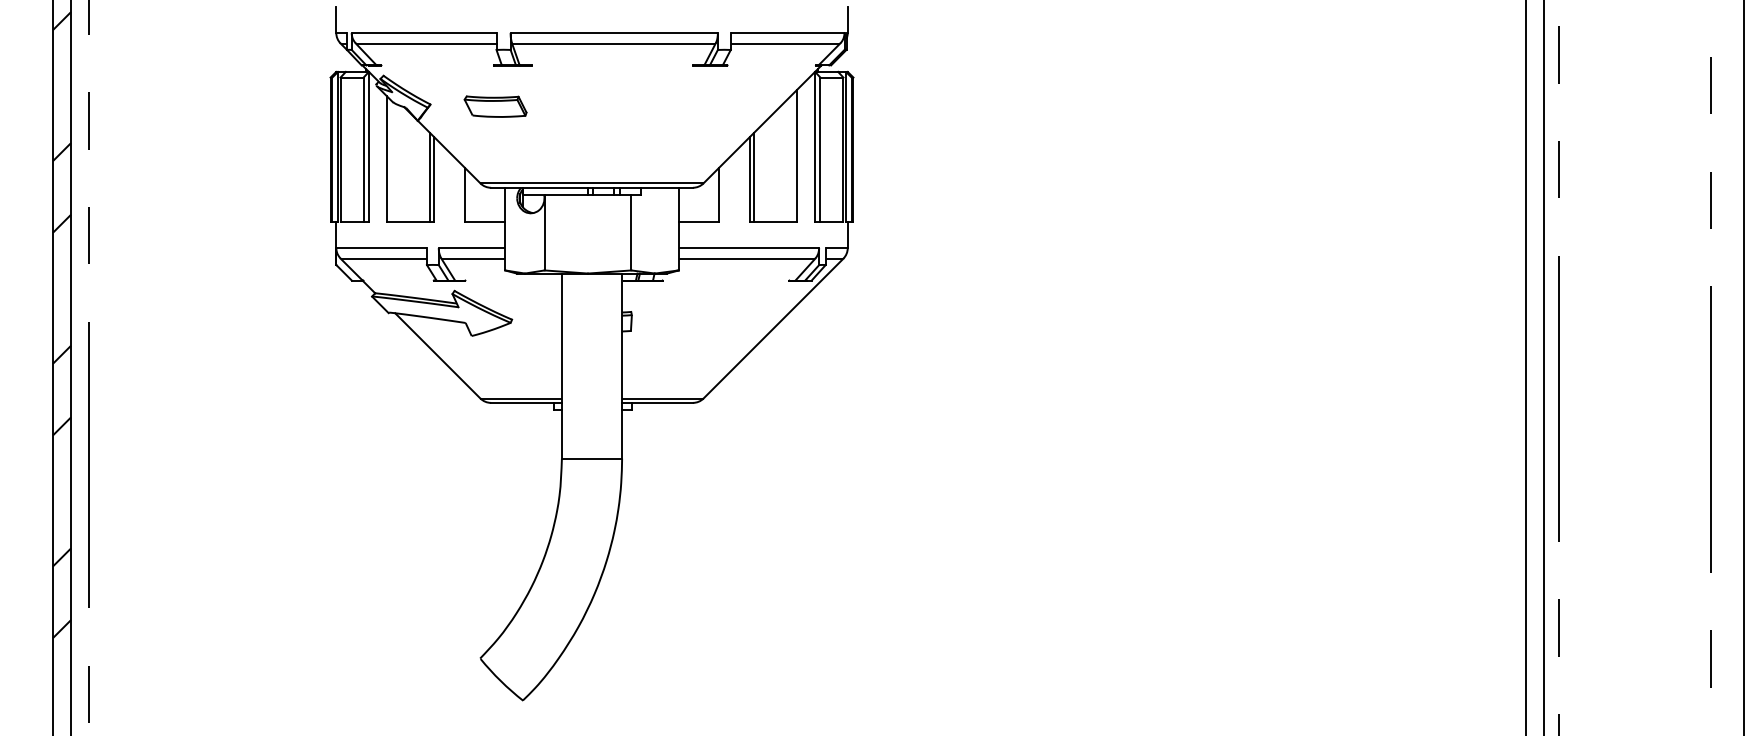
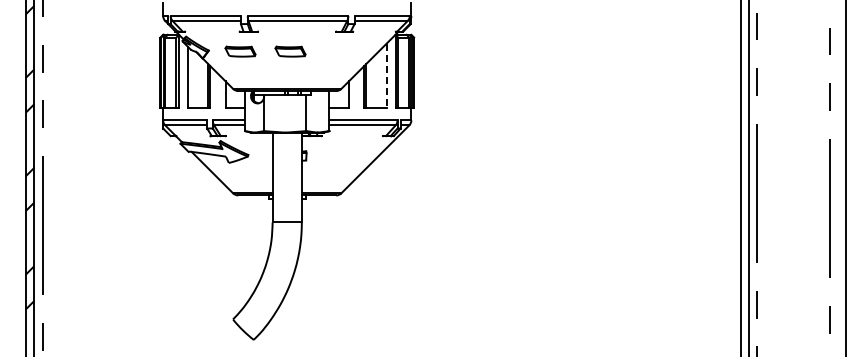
part: (598, 106) -> (290, 51), added
line: (796, 157) -> (386, 76), solid -> dashed

